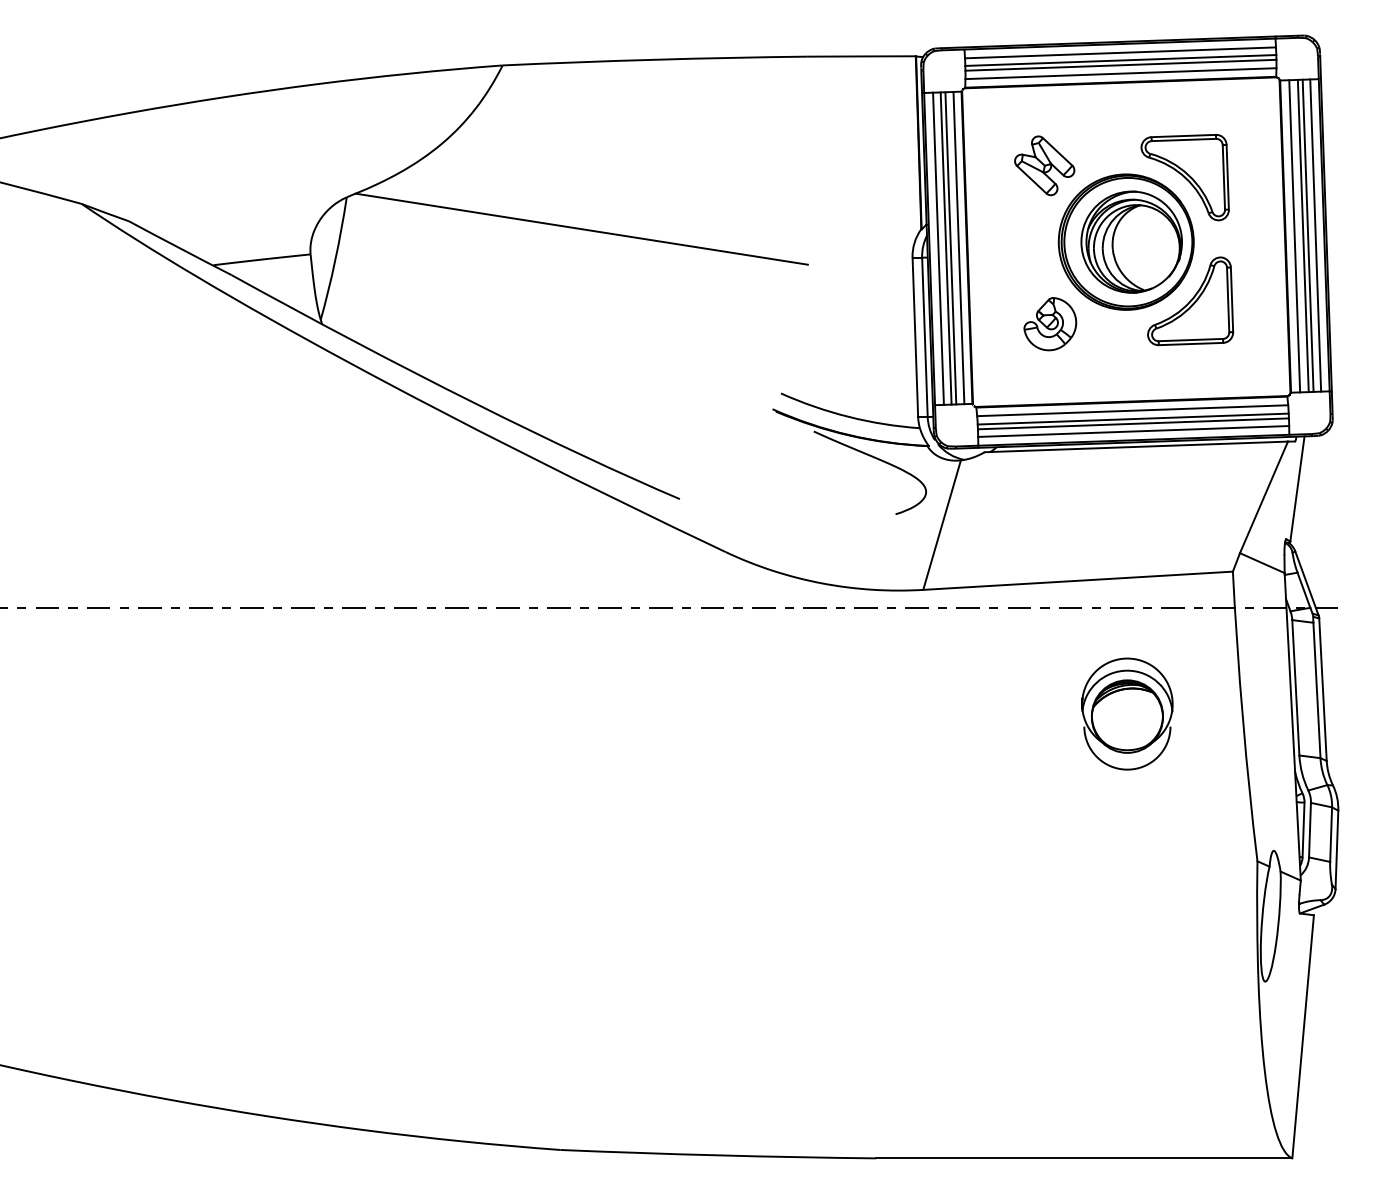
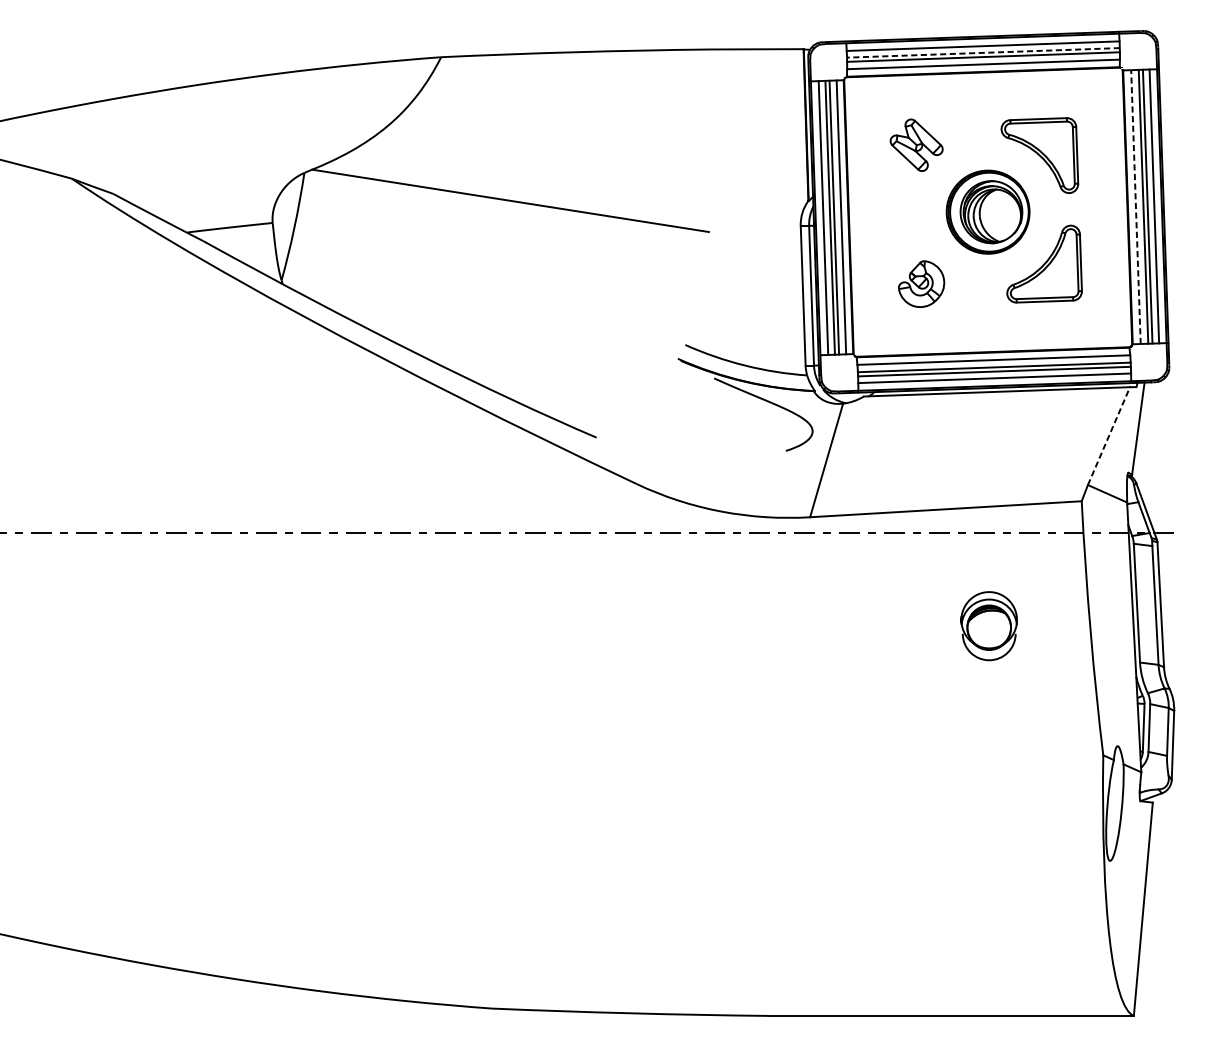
line: (1120, 60) -> (983, 52), solid -> dashed
line: (1294, 235) -> (1135, 206), solid -> dashed
part: (1125, 241) -> (987, 211), size x0.7
line: (1263, 497) -> (1108, 436), solid -> dashed
part: (1127, 713) -> (989, 625), size x0.7

